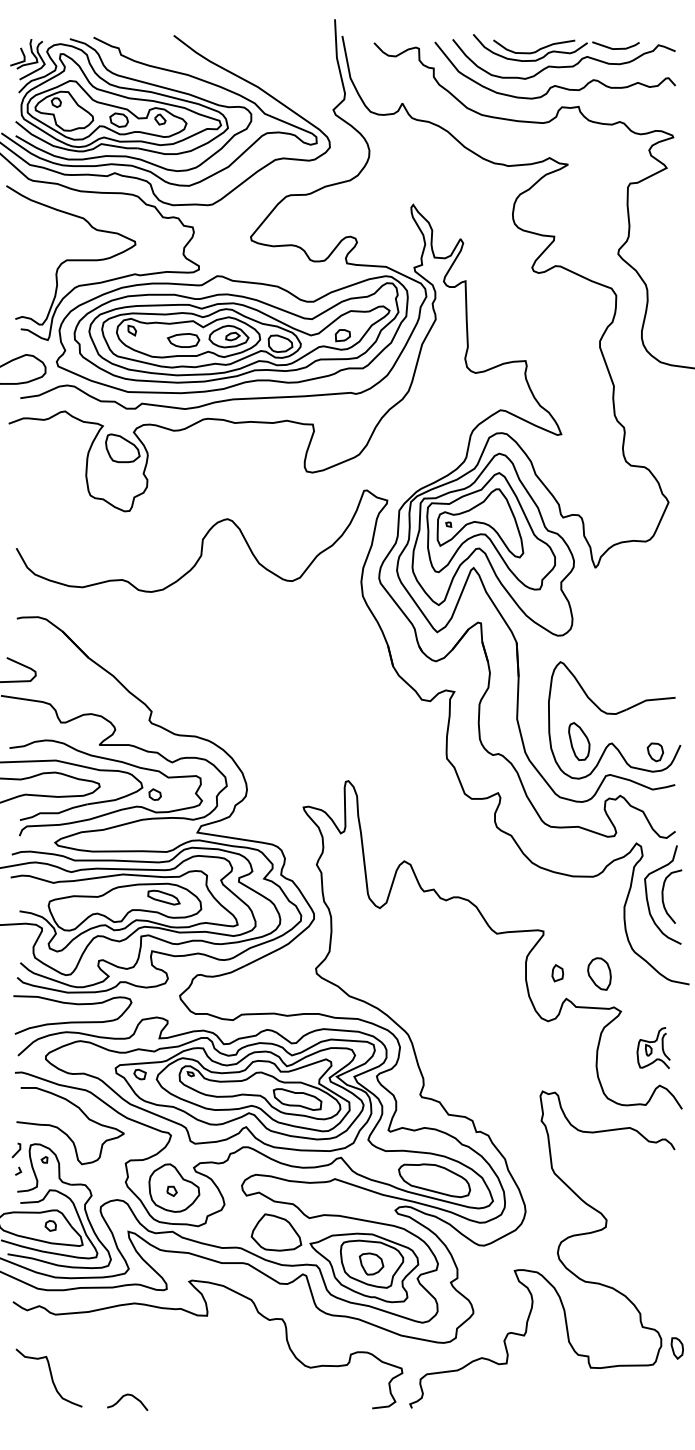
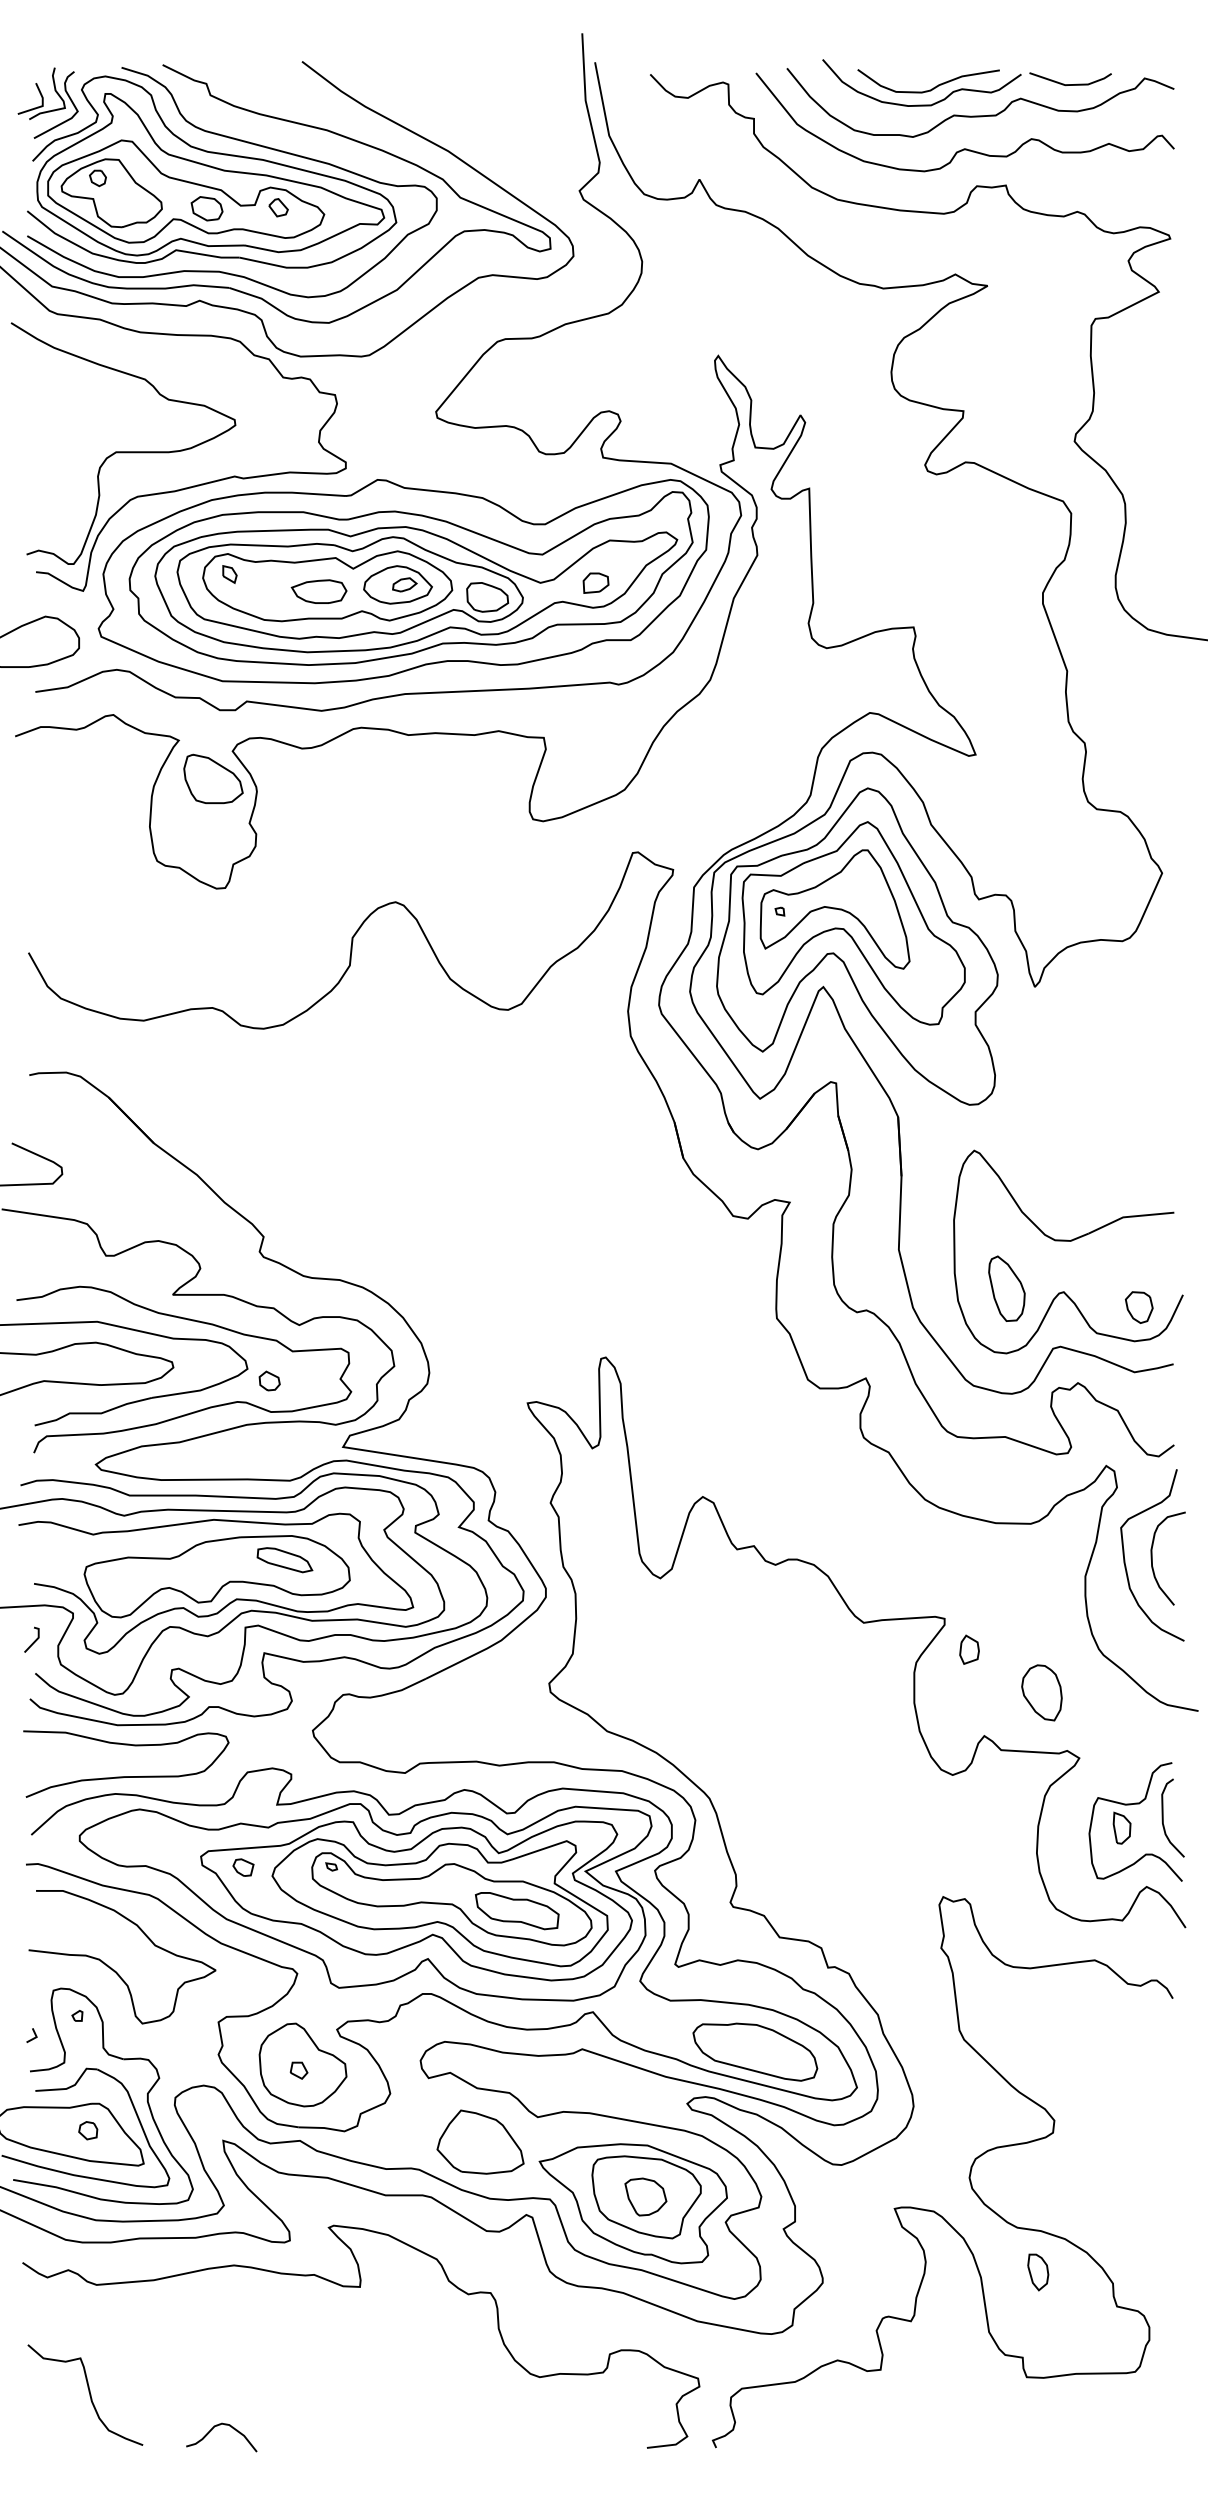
part: (557, 973) -> (969, 1650), moved
part: (653, 1047) -> (1135, 1820), size x1.67
line: (17, 1150) -> (33, 1639), moved
part: (676, 1348) -> (1036, 2272), moved

